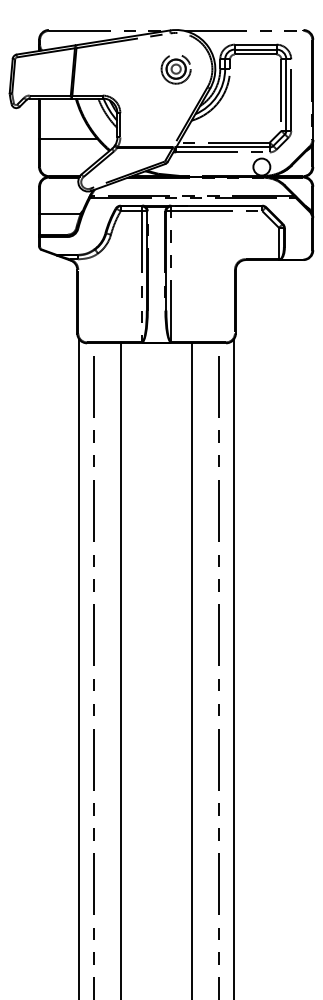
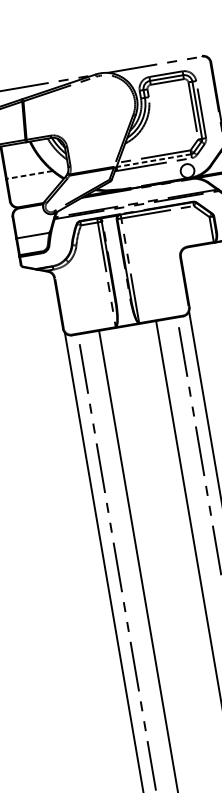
part: (175, 69) -> (105, 104), removed
line: (68, 139) -> (29, 175), solid -> dashed
line: (222, 147) -> (153, 160), solid -> dashed

